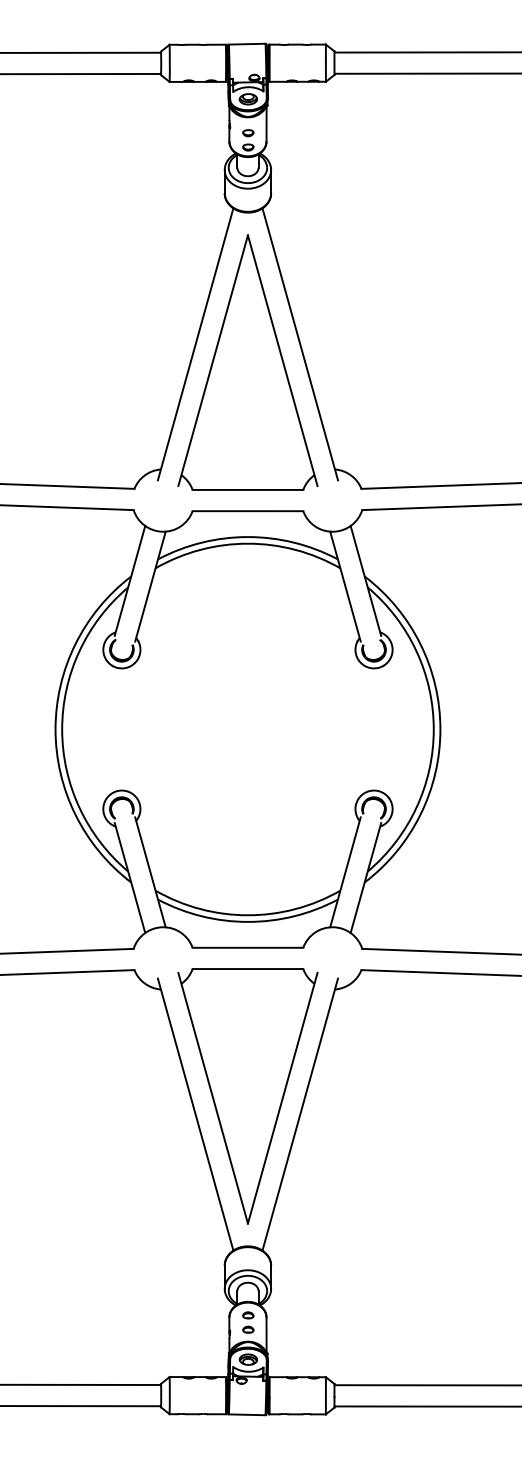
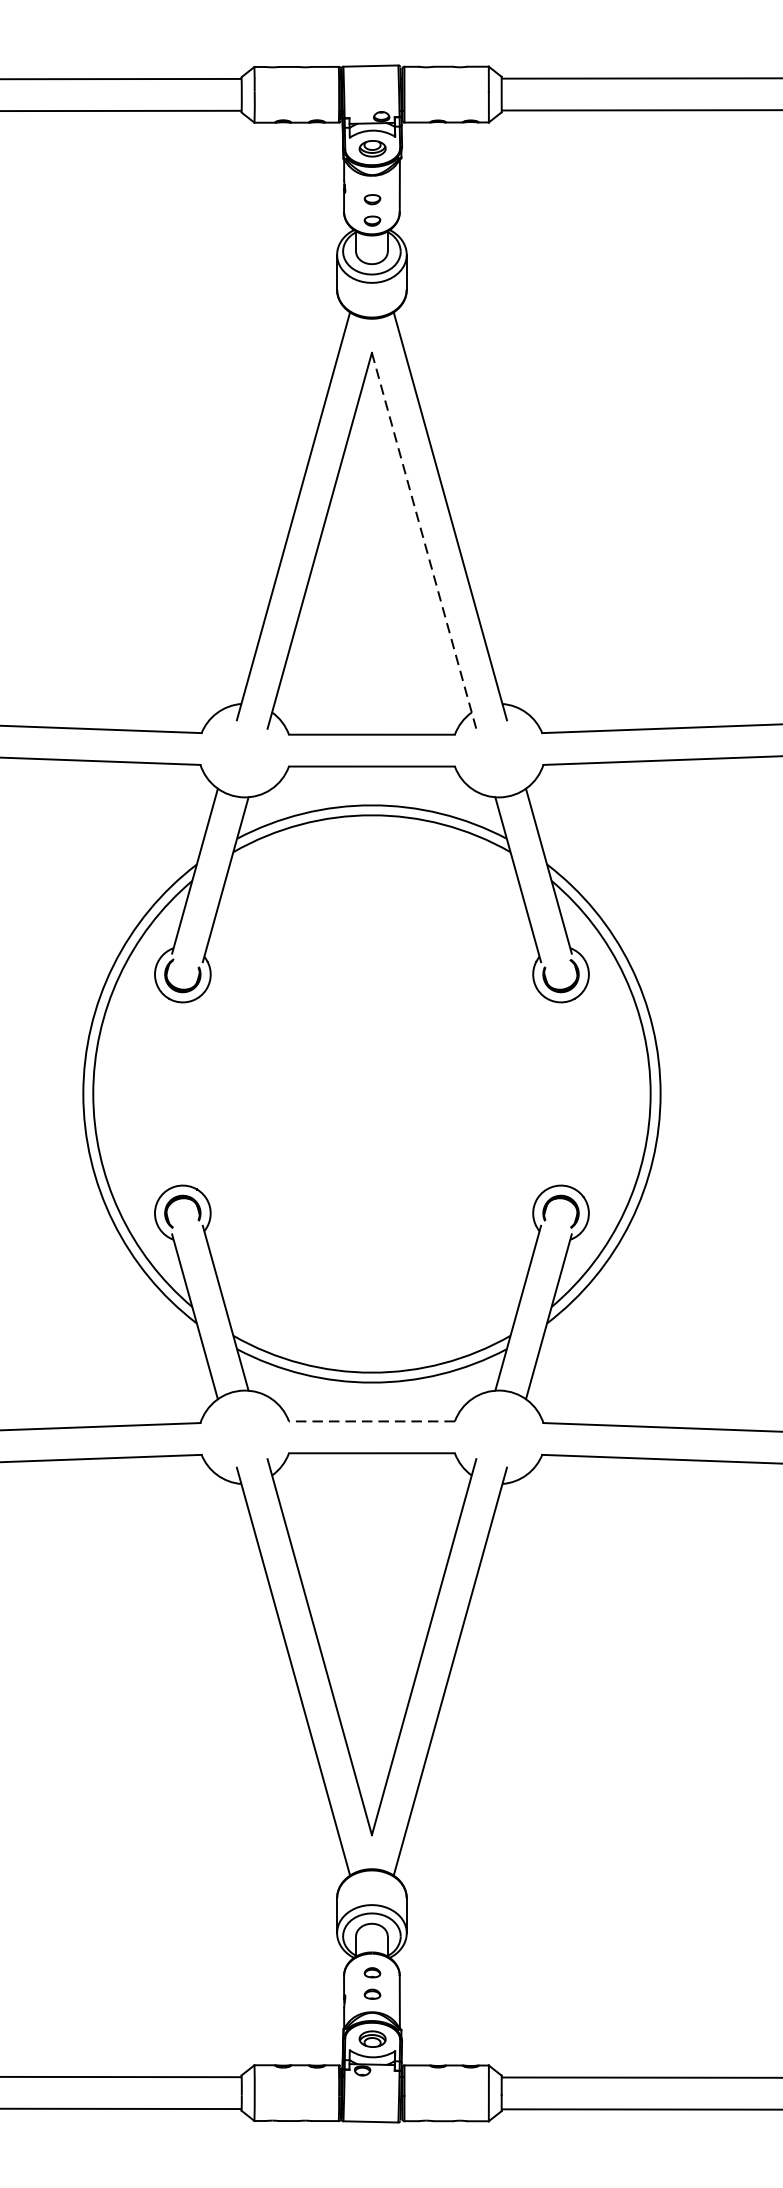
line: (282, 361) -> (423, 542), solid -> dashed
line: (247, 947) -> (371, 1420), solid -> dashed

